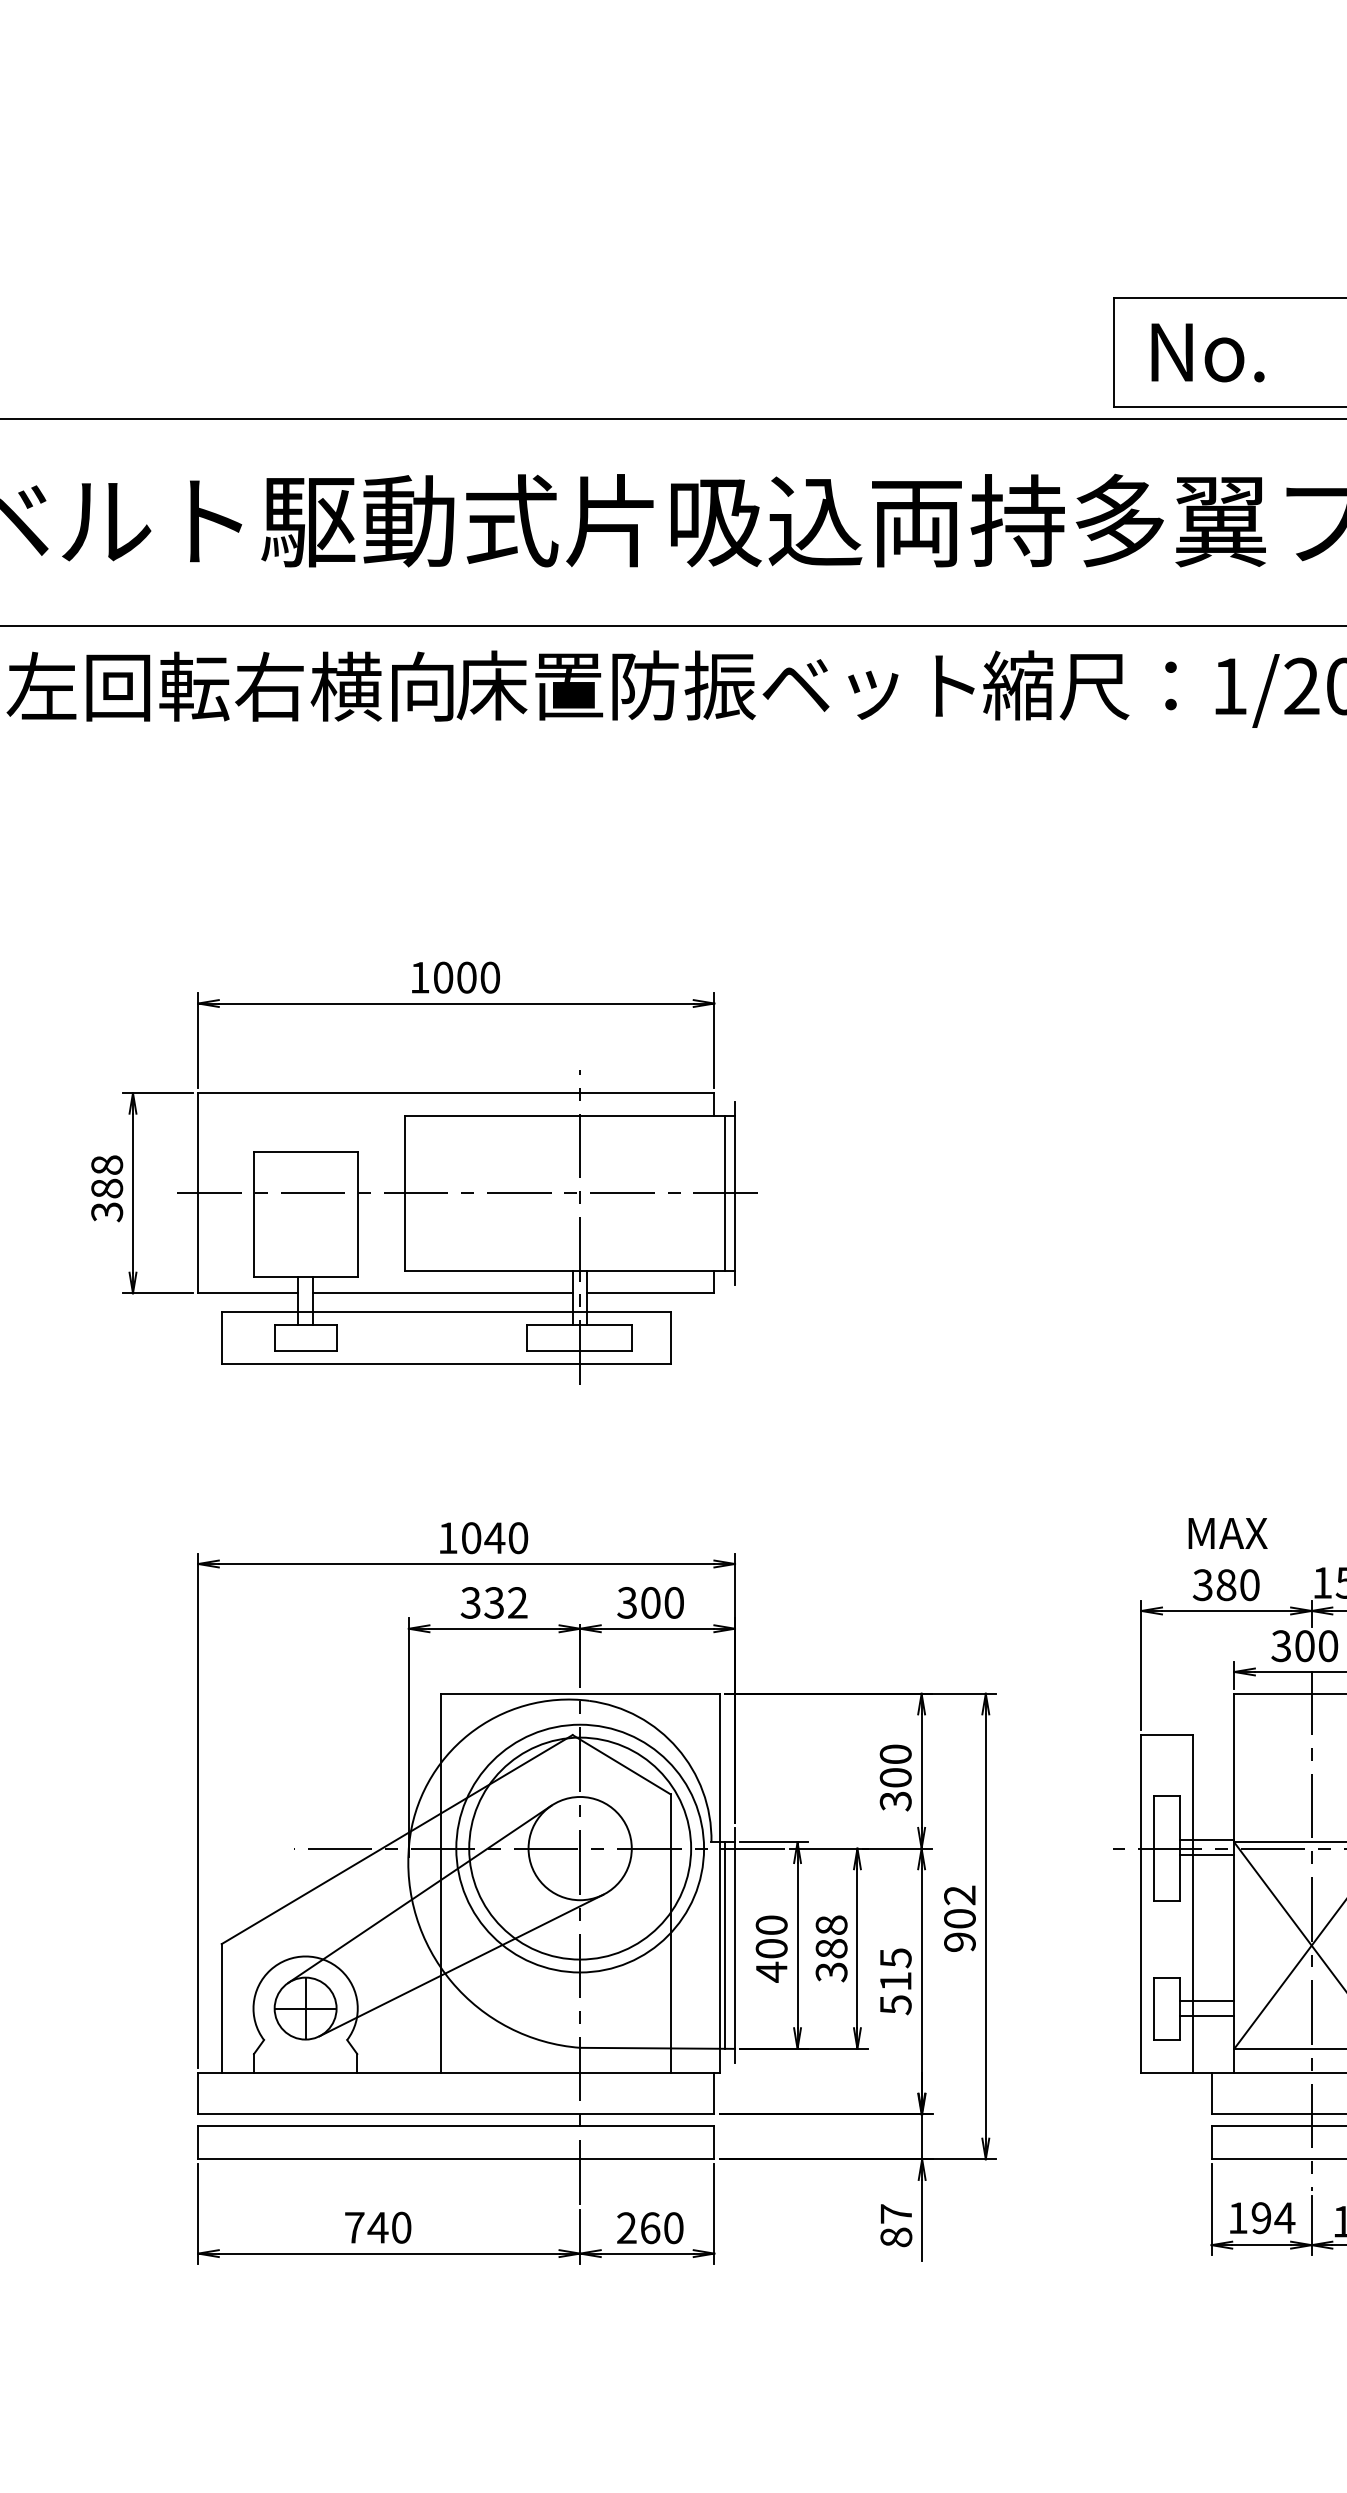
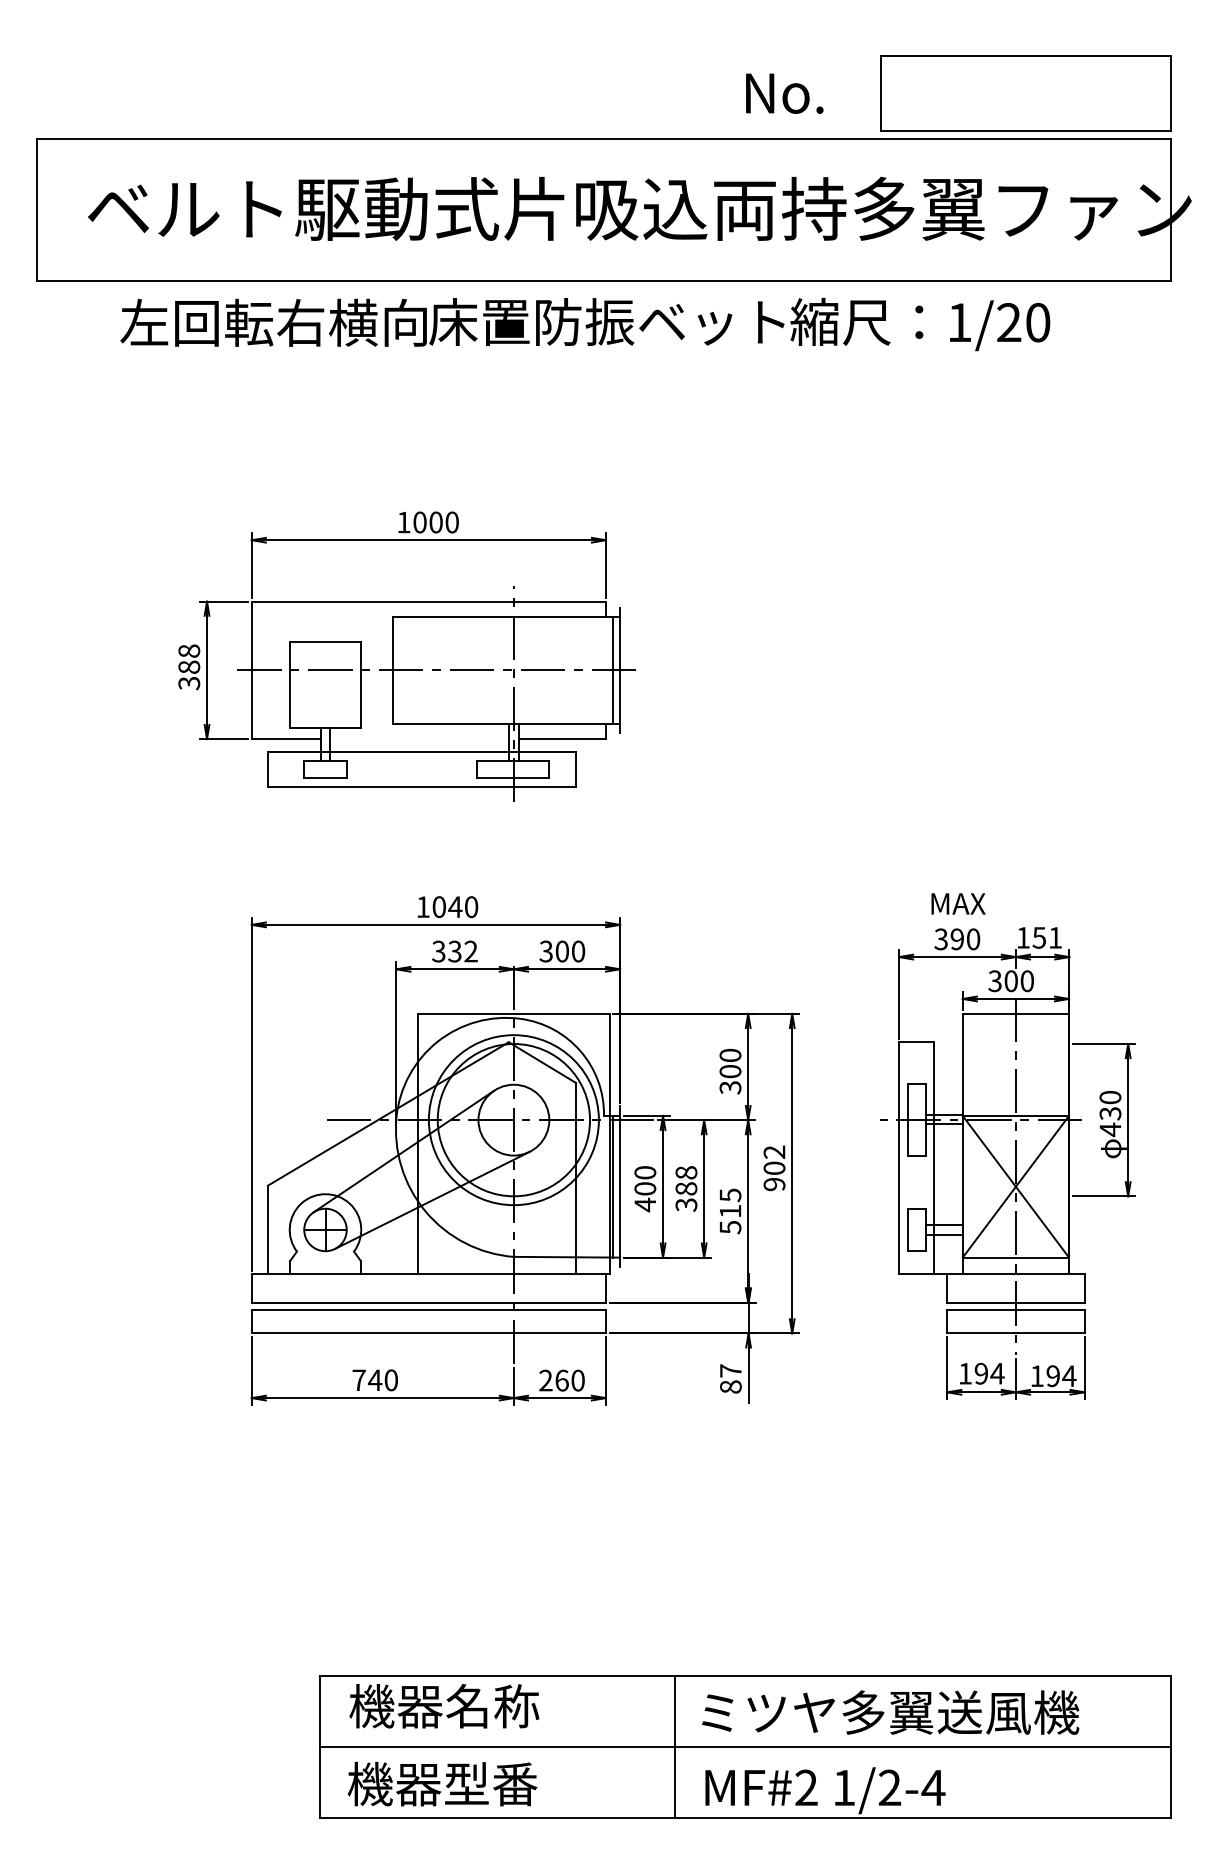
text: (1207, 352) -> (784, 93), moved
line: (442, 1293) -> (419, 739), removed
text: (1226, 1585) -> (957, 939), 380 -> 390

